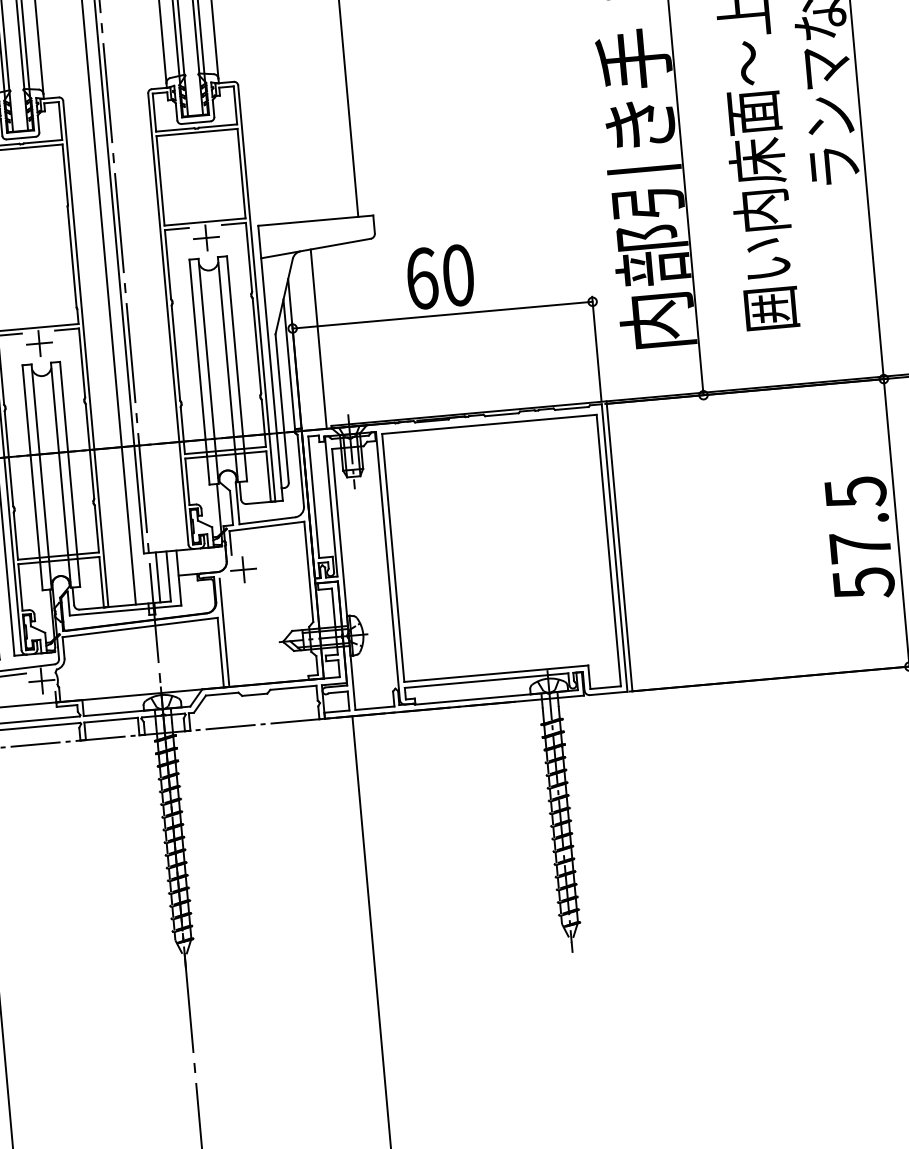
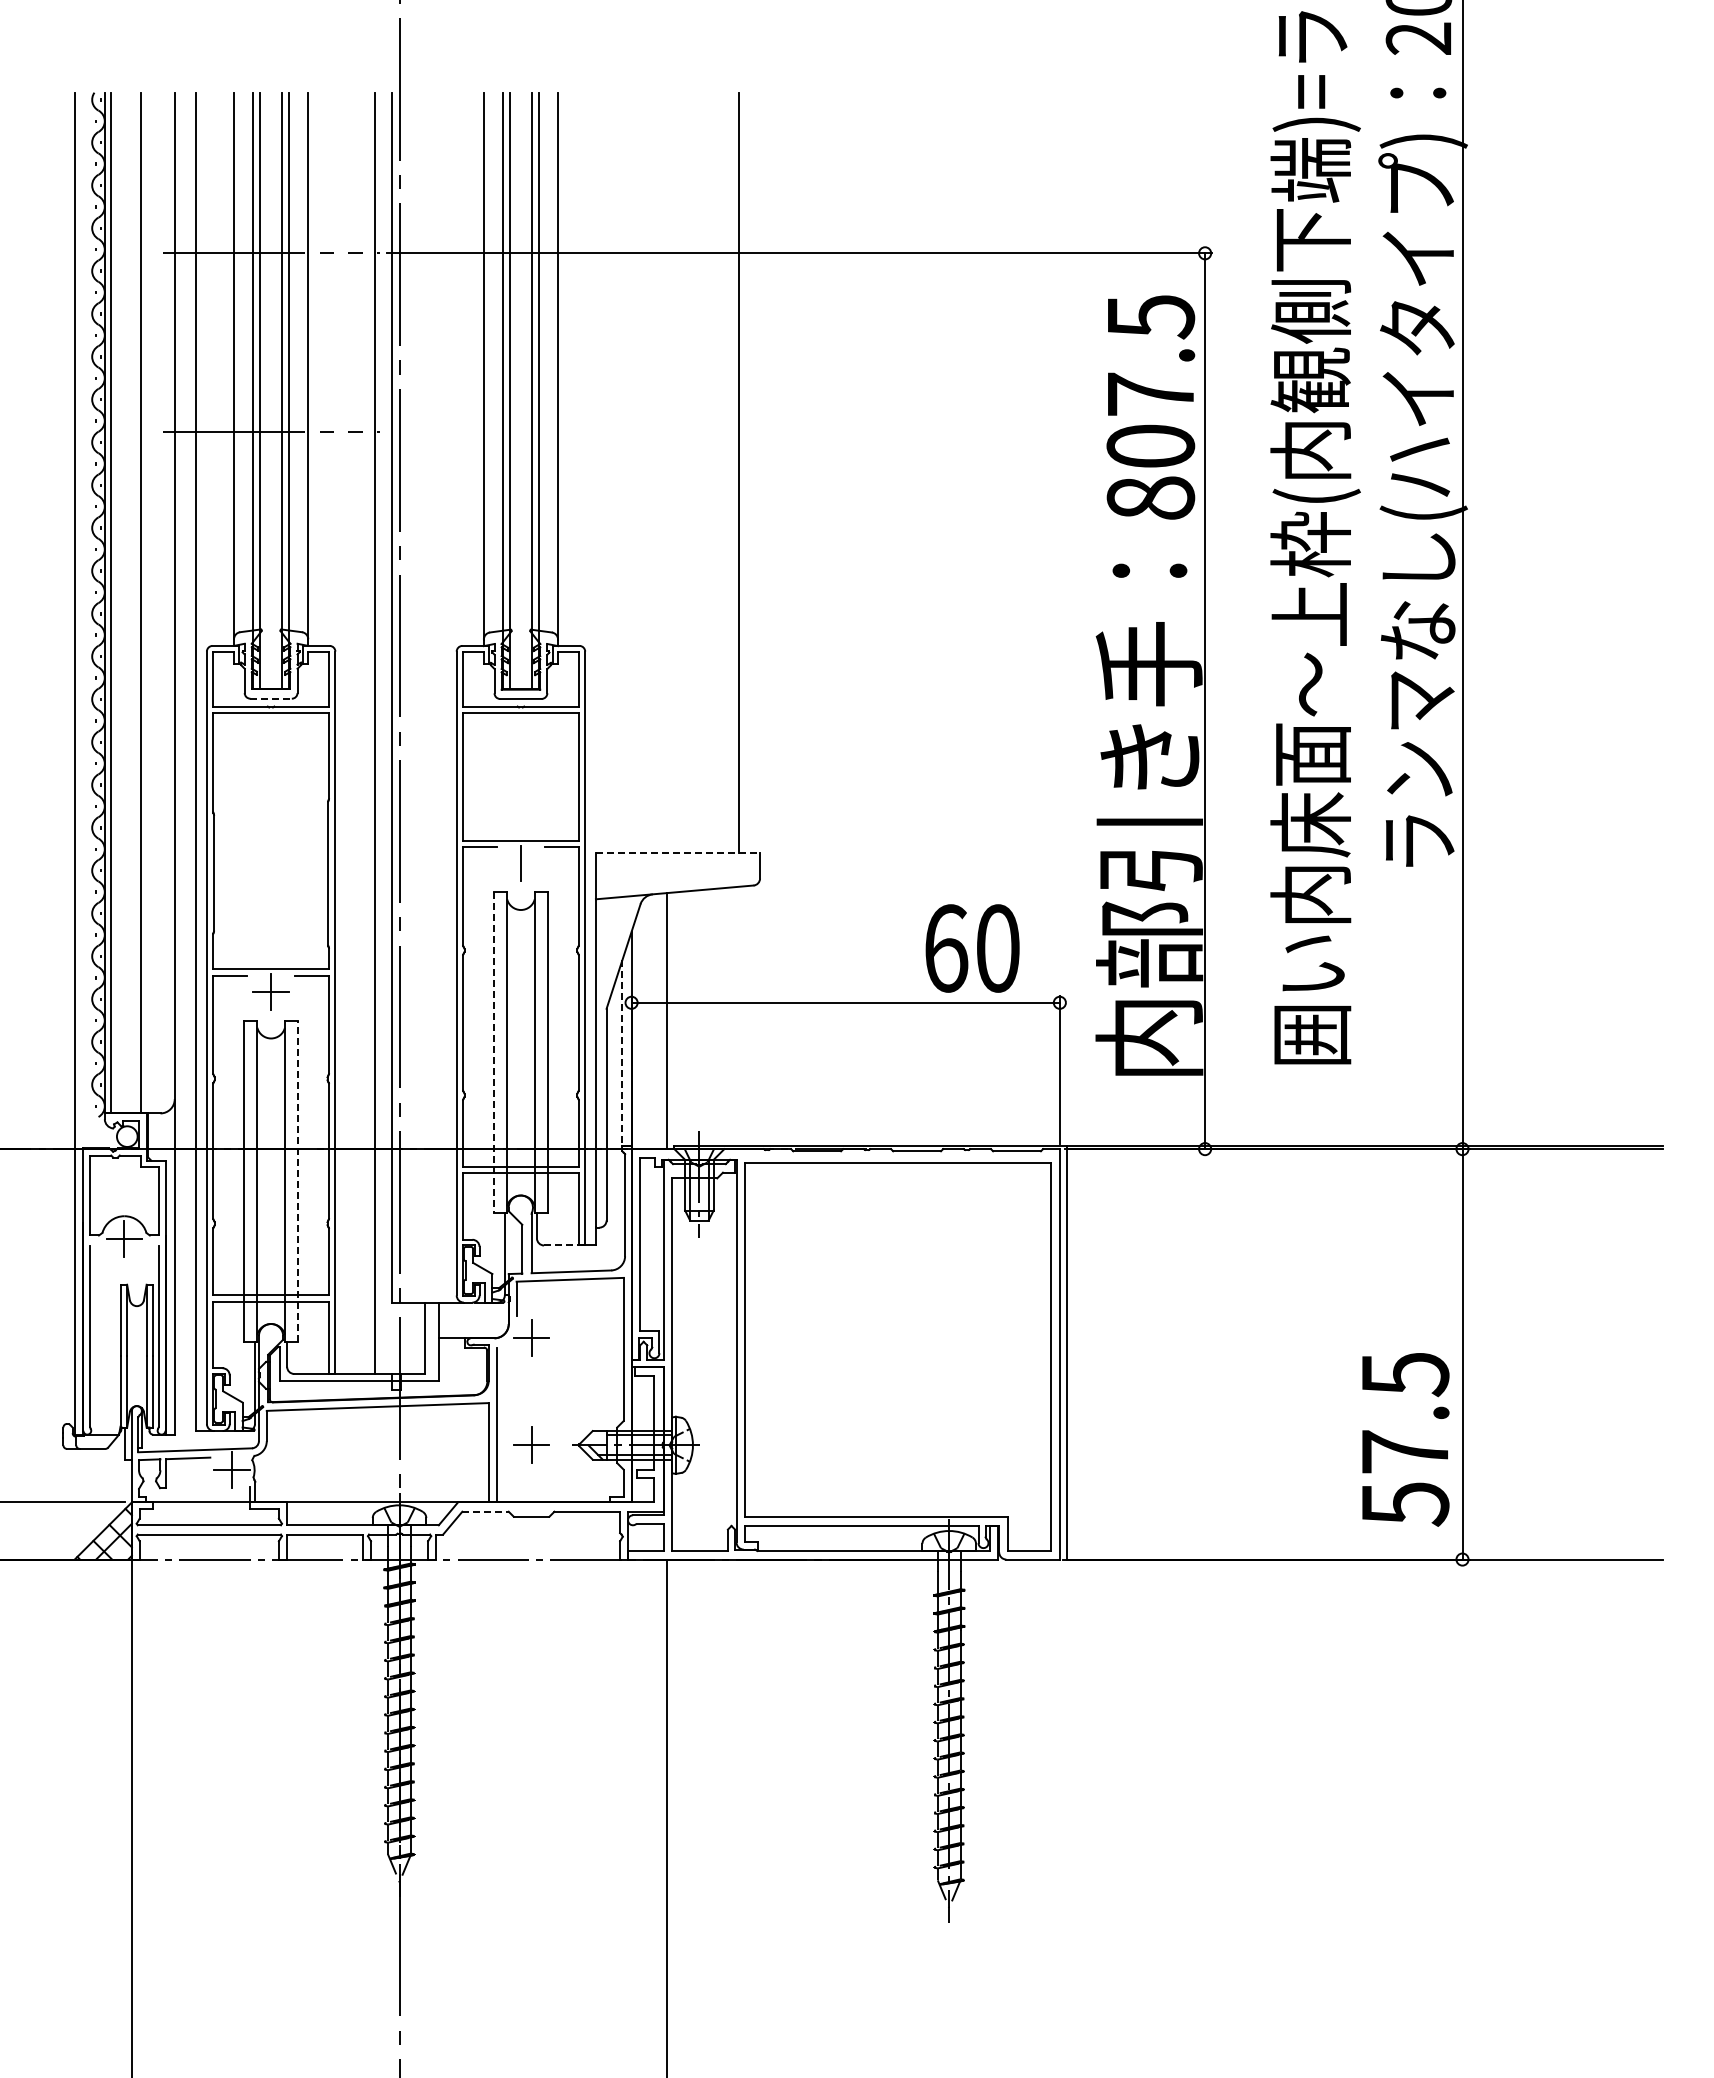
line: (21, 137) -> (271, 698), solid -> dashed
line: (316, 220) -> (678, 852), solid -> dashed
line: (206, 237) -> (520, 863), removed
text: (440, 277) -> (972, 948), moved
line: (289, 364) -> (622, 1053), solid -> dashed
line: (199, 371) -> (494, 1052), solid -> dashed
line: (69, 474) -> (297, 1181), solid -> dashed
line: (259, 502) -> (562, 1245), solid -> dashed
text: (859, 538) -> (1405, 1439), moved
line: (158, 576) -> (409, 1337), removed
part: (250, 644) -> (531, 1444), added
line: (222, 693) -> (486, 1511), solid -> dashed

